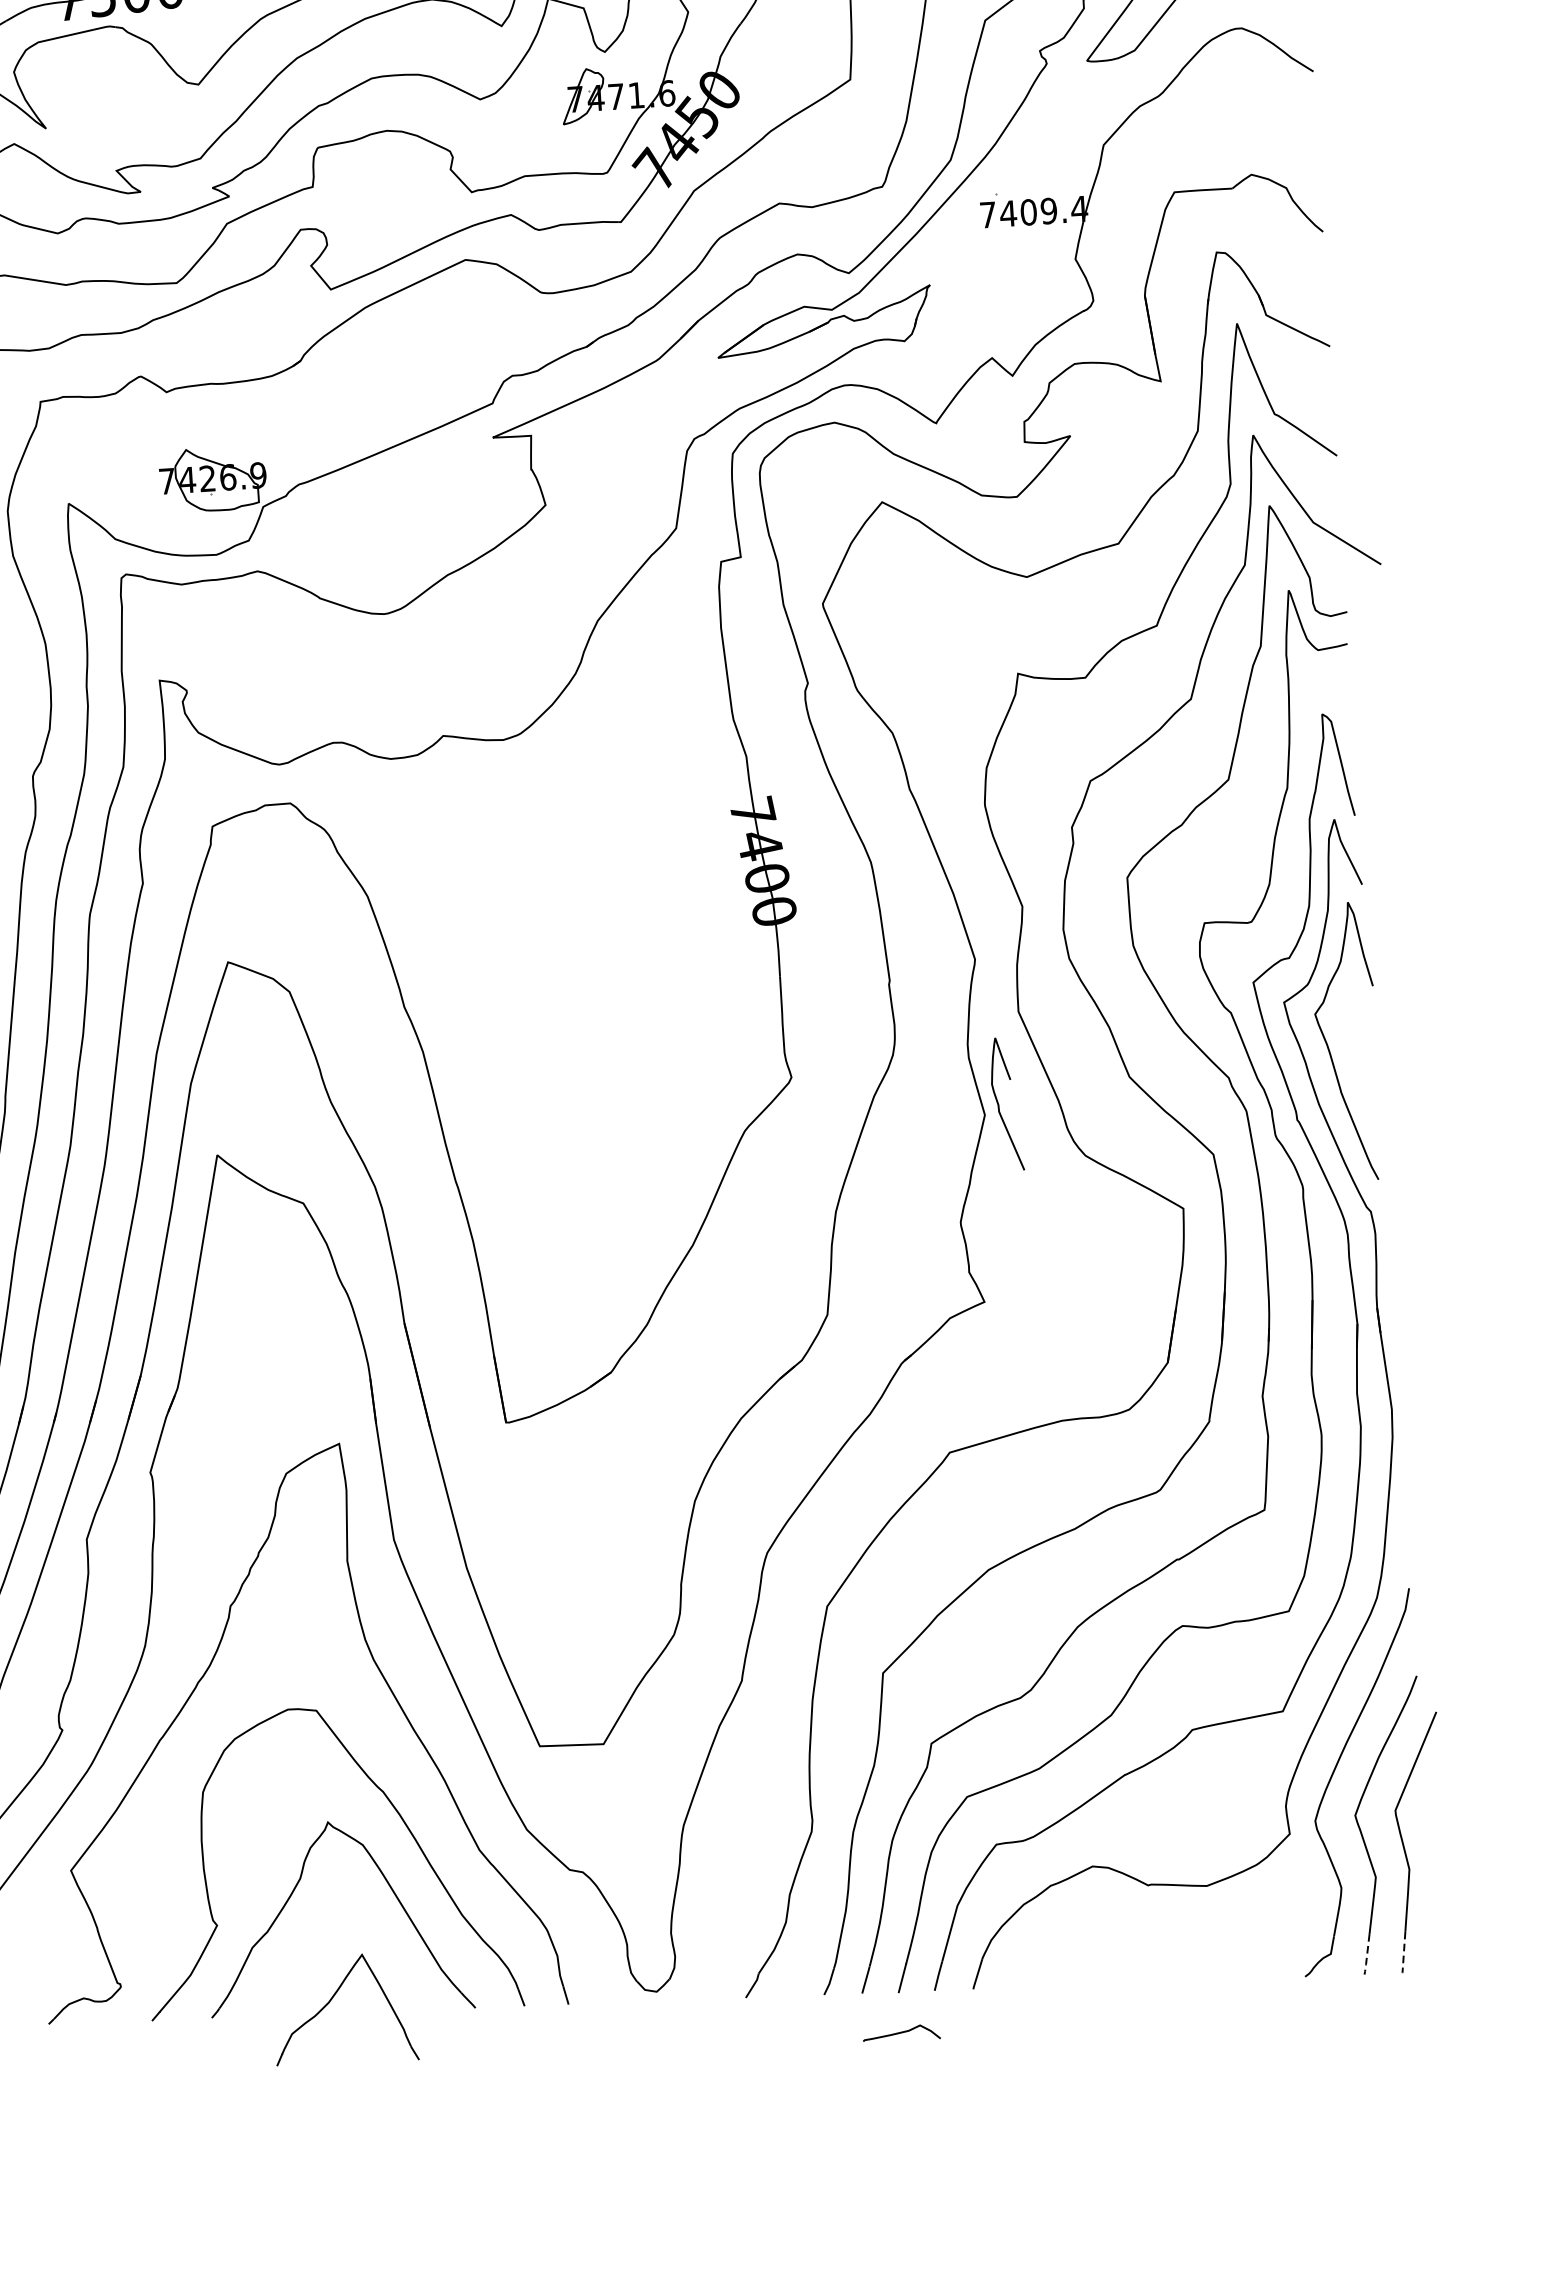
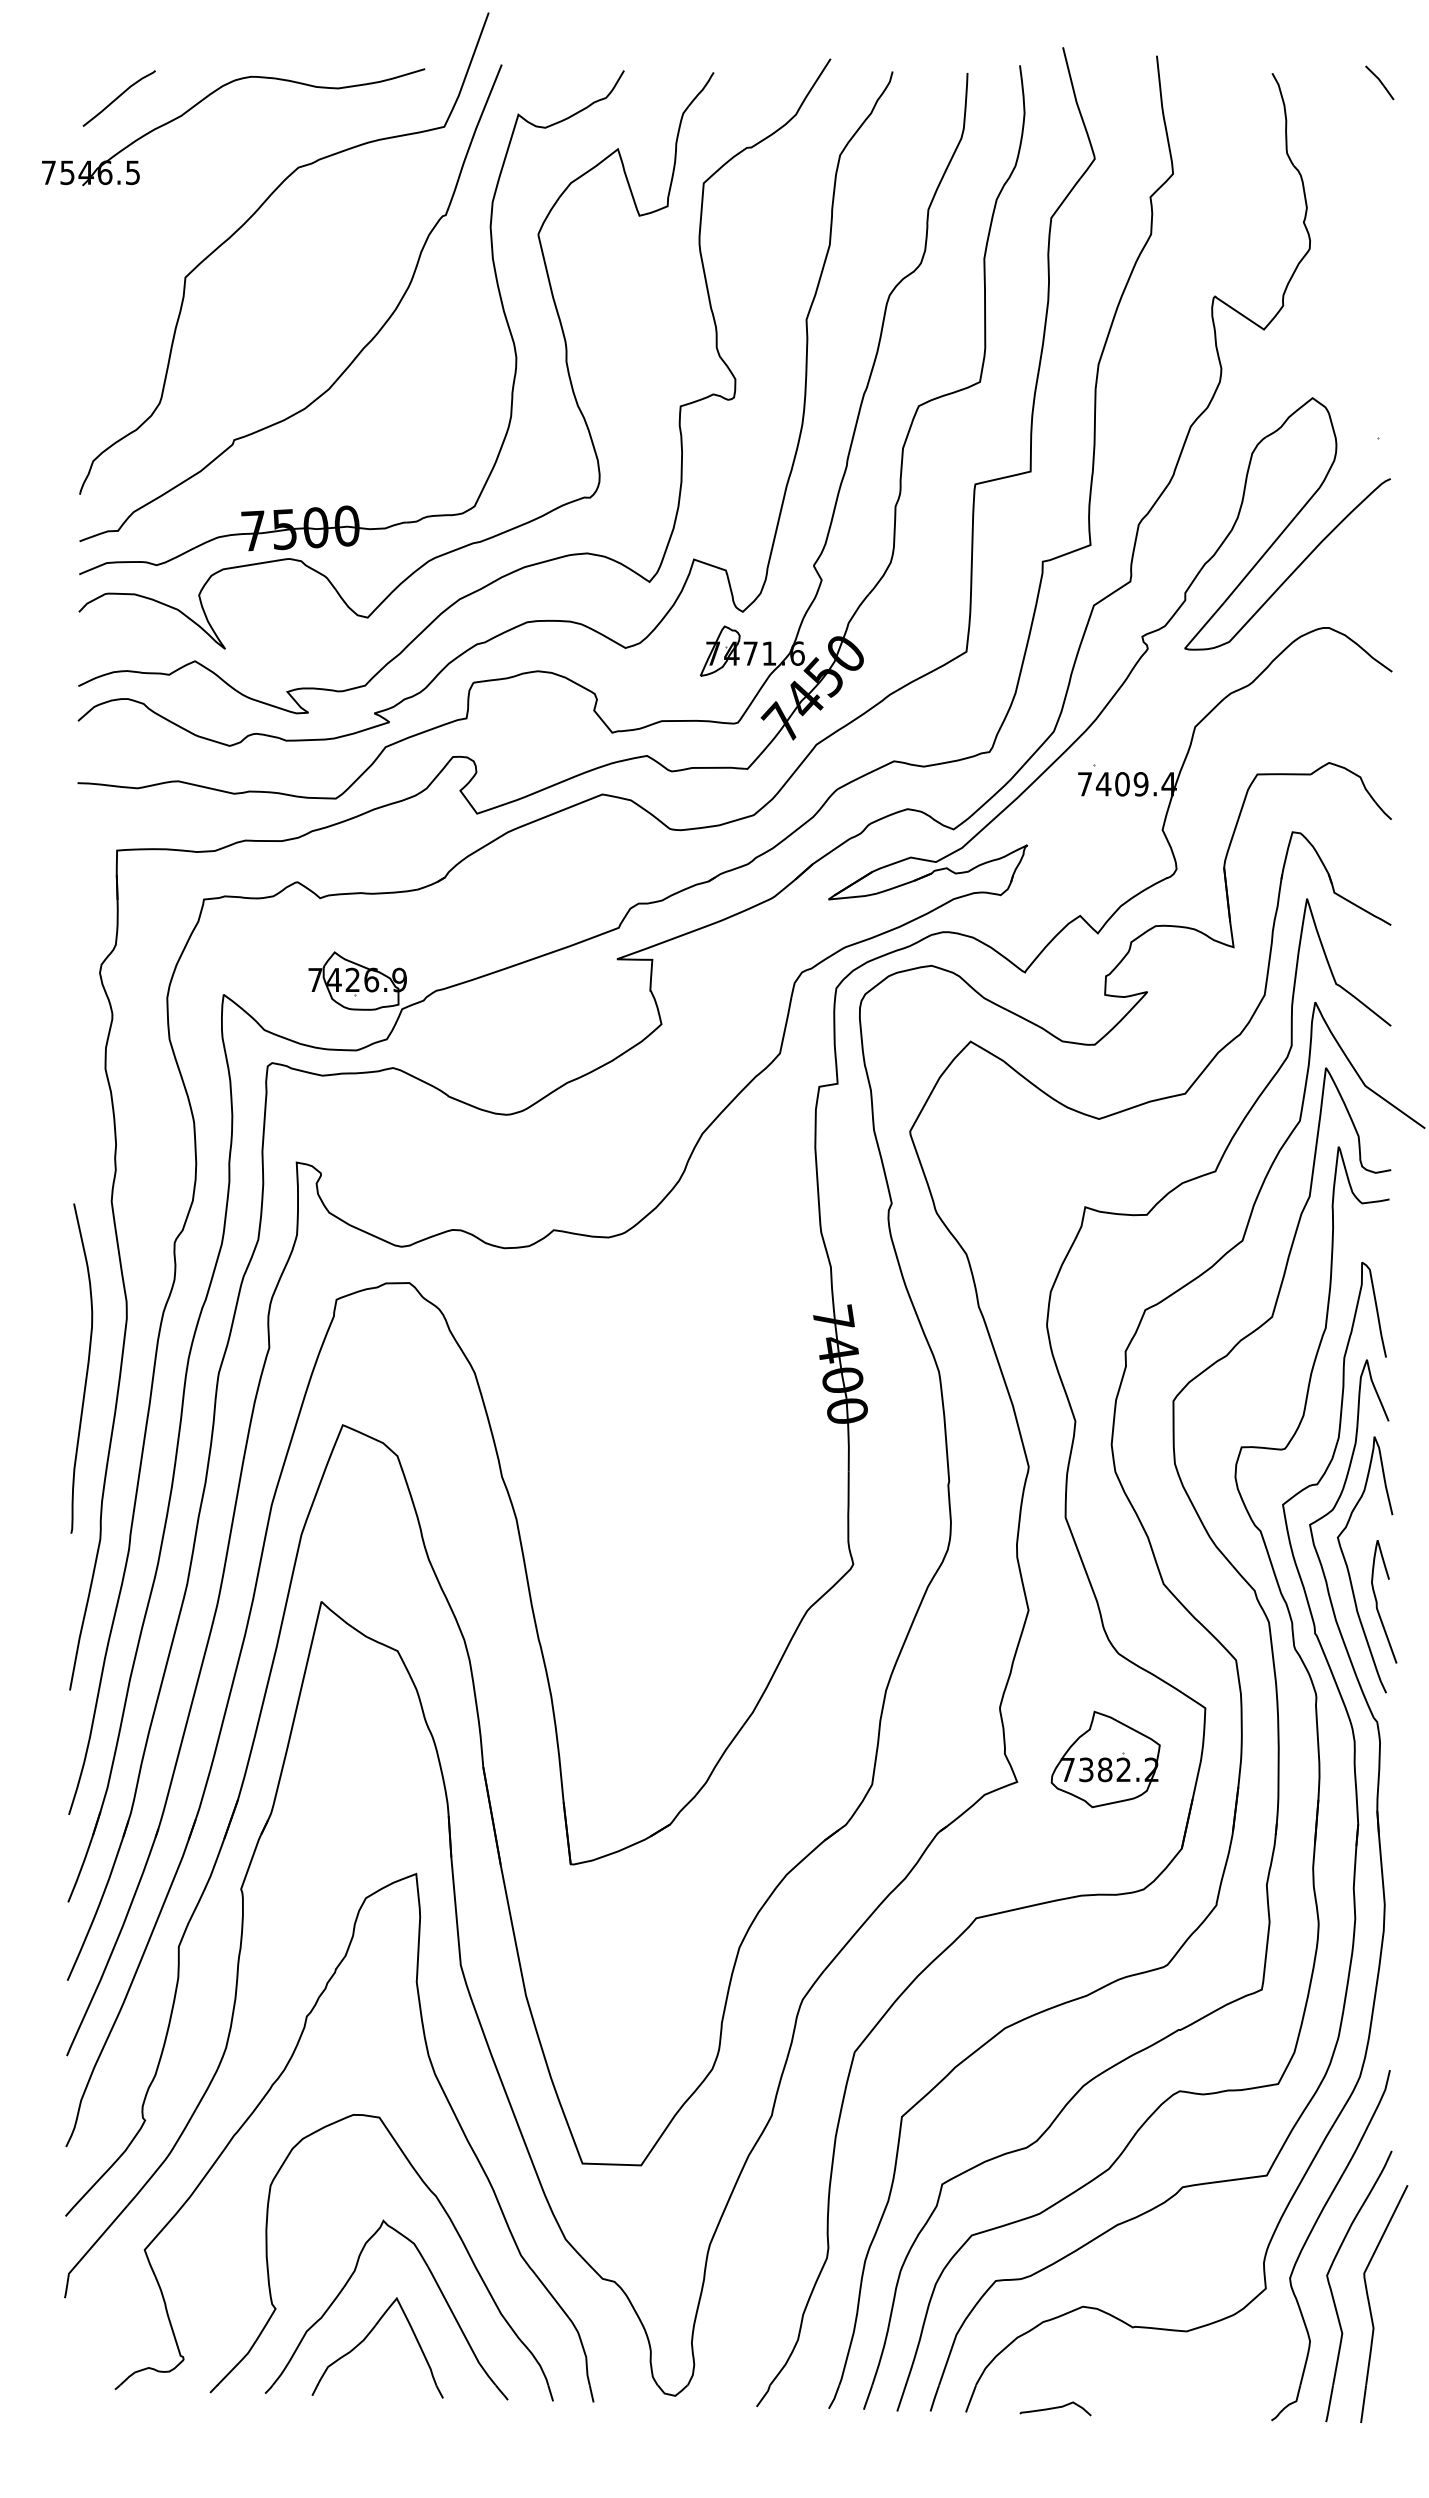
curve: (999, 1104) -> (1377, 1601), moved
part: (1078, 1271) -> (1105, 1759), added
line: (1403, 1952) -> (1363, 2404), dashed -> solid
line: (1367, 1956) -> (1329, 2405), dashed -> solid
part: (332, 1999) -> (367, 2337), moved
curve: (901, 2033) -> (1055, 2408), moved

